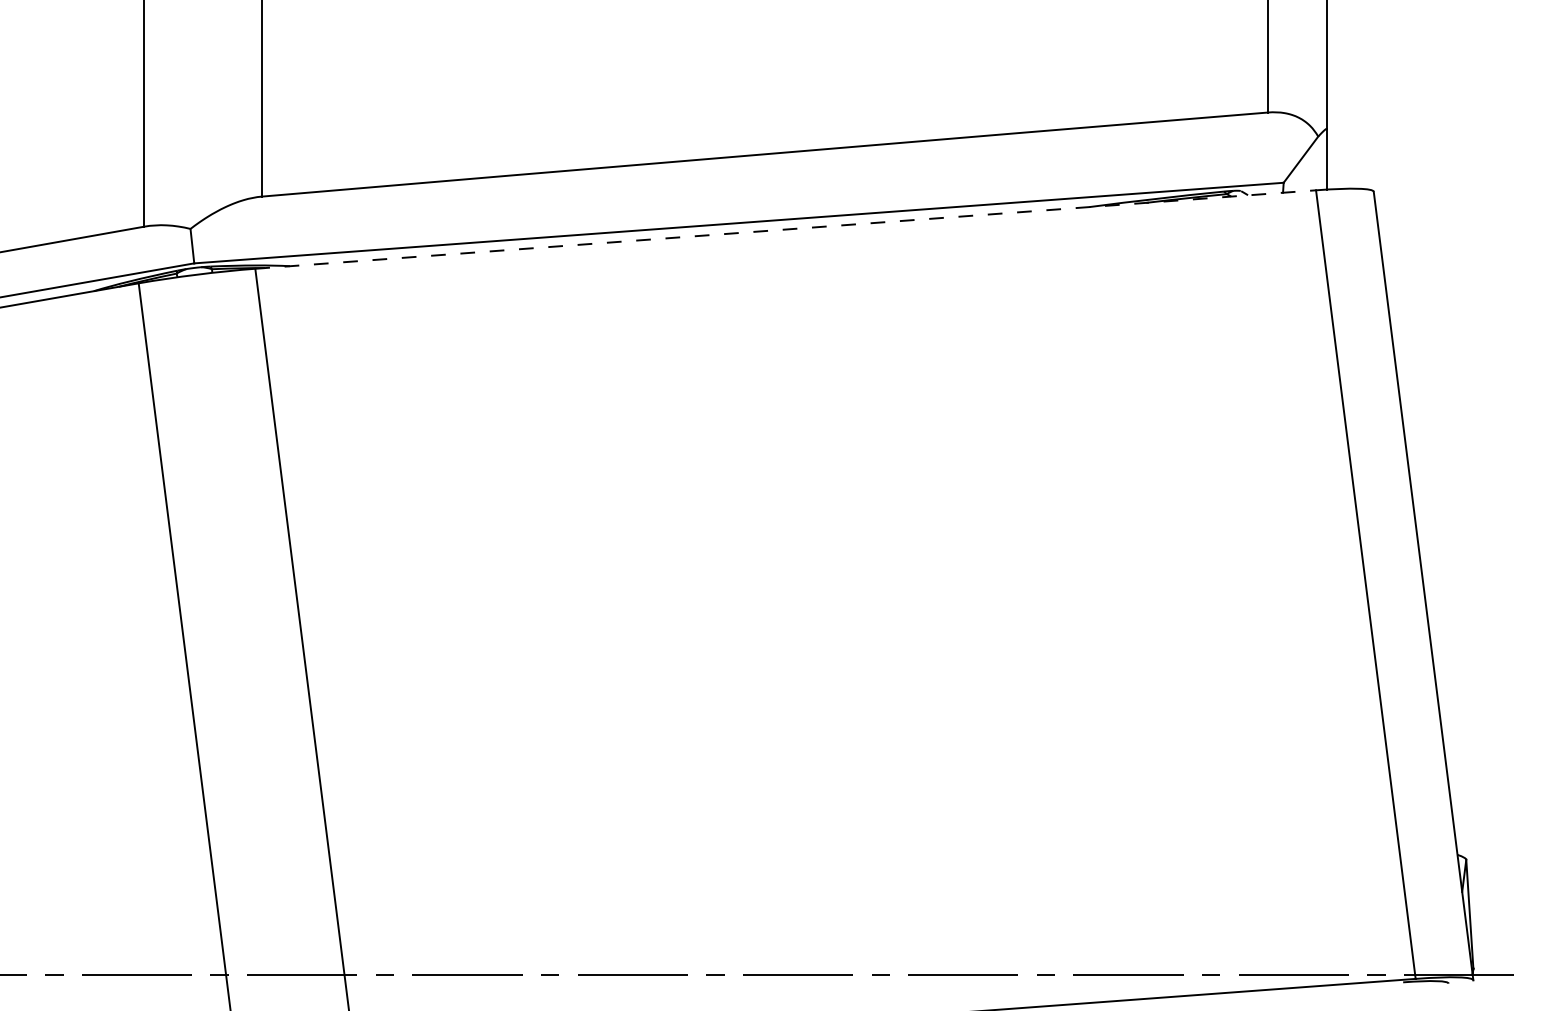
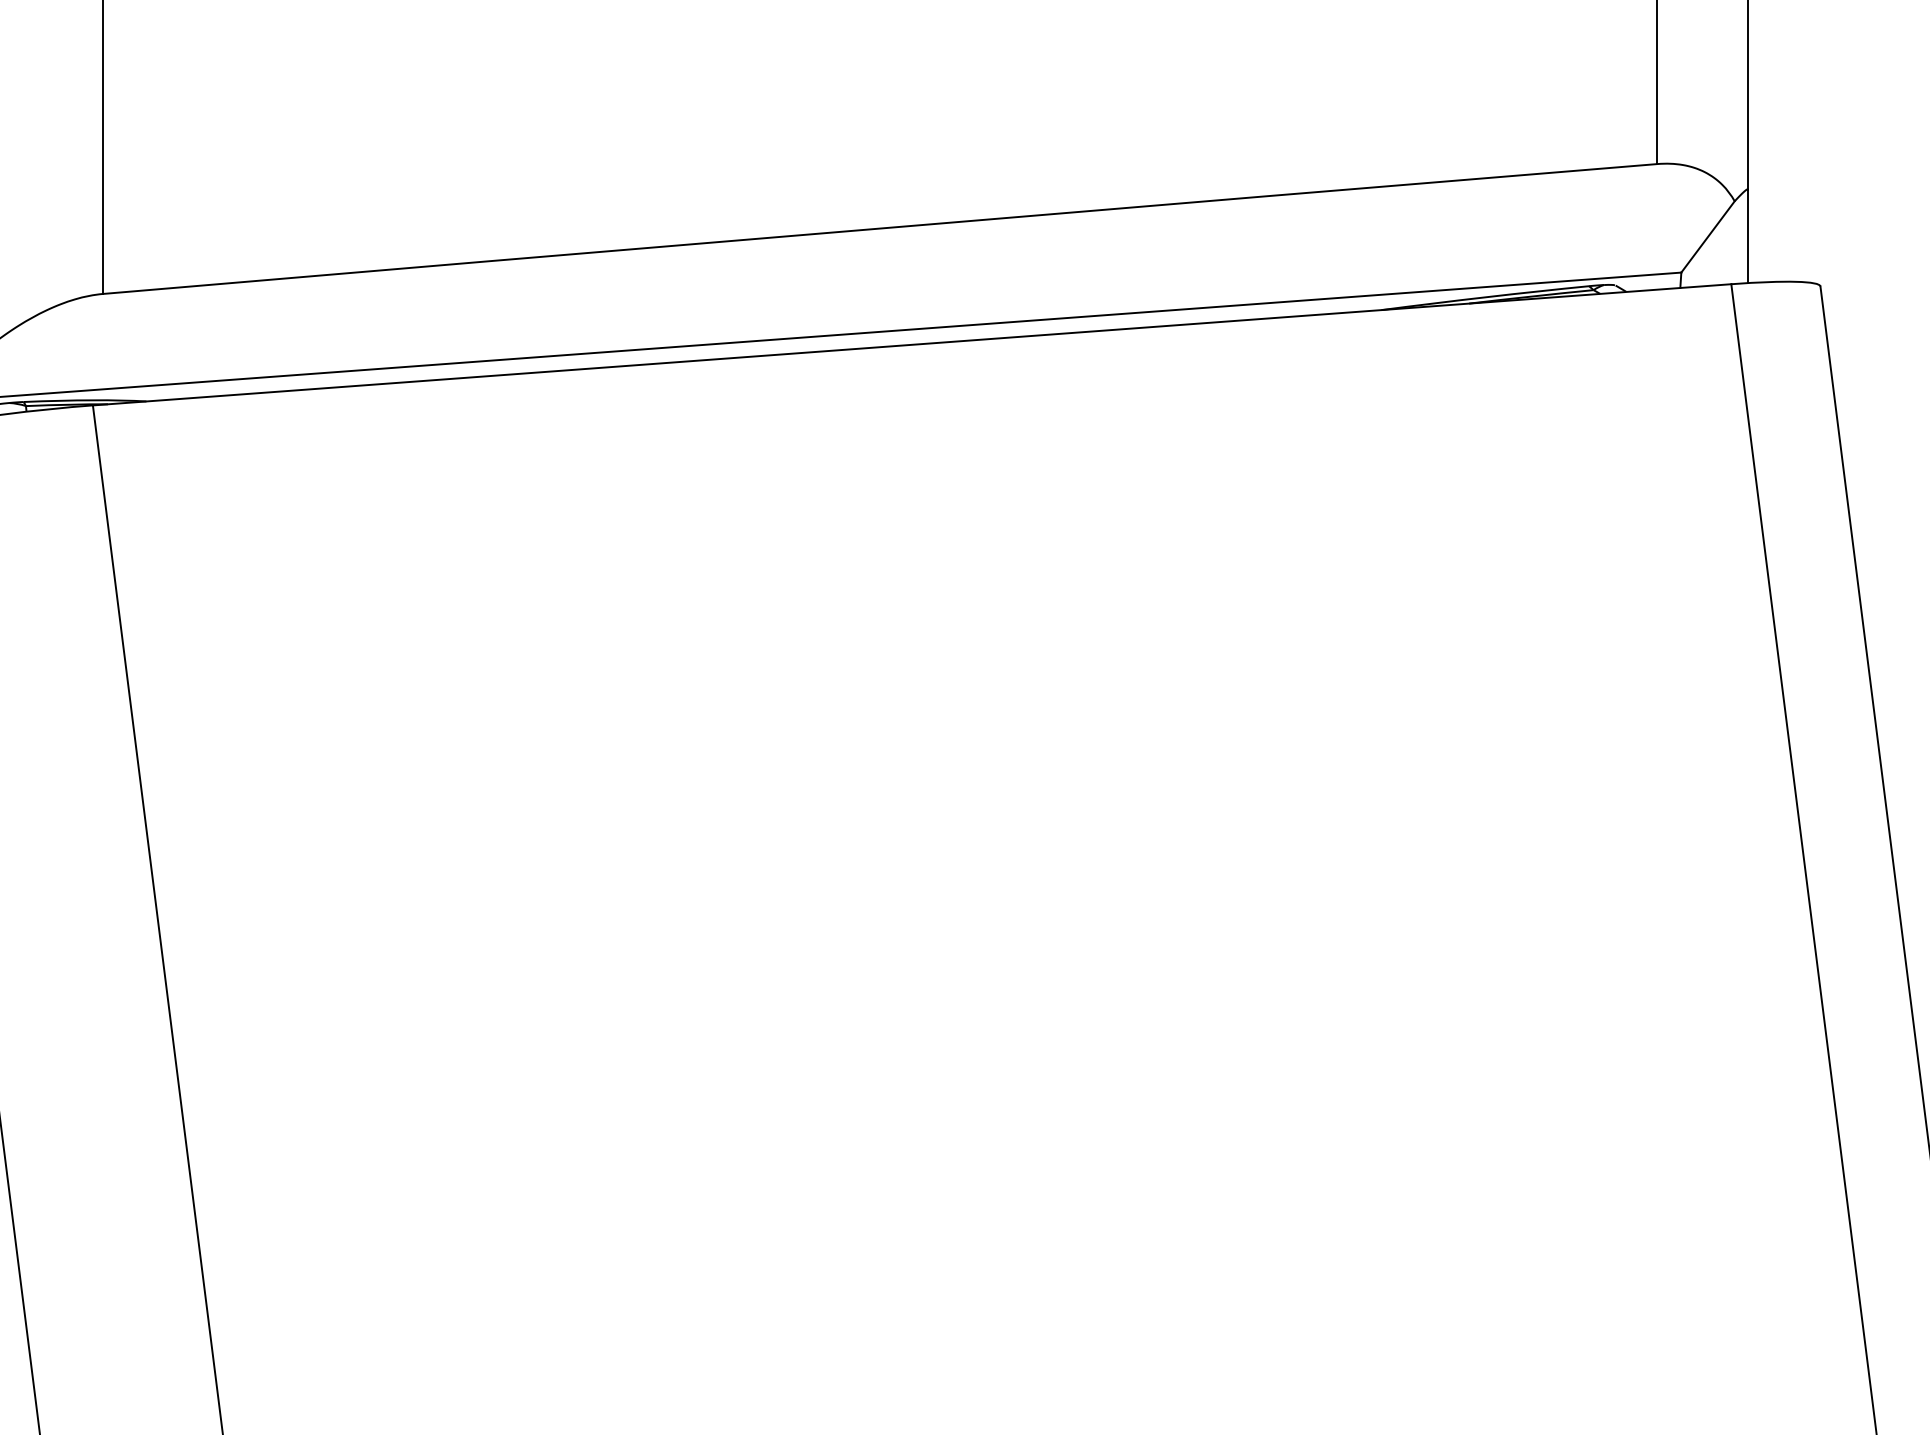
line: (785, 229) -> (911, 344), dashed -> solid

